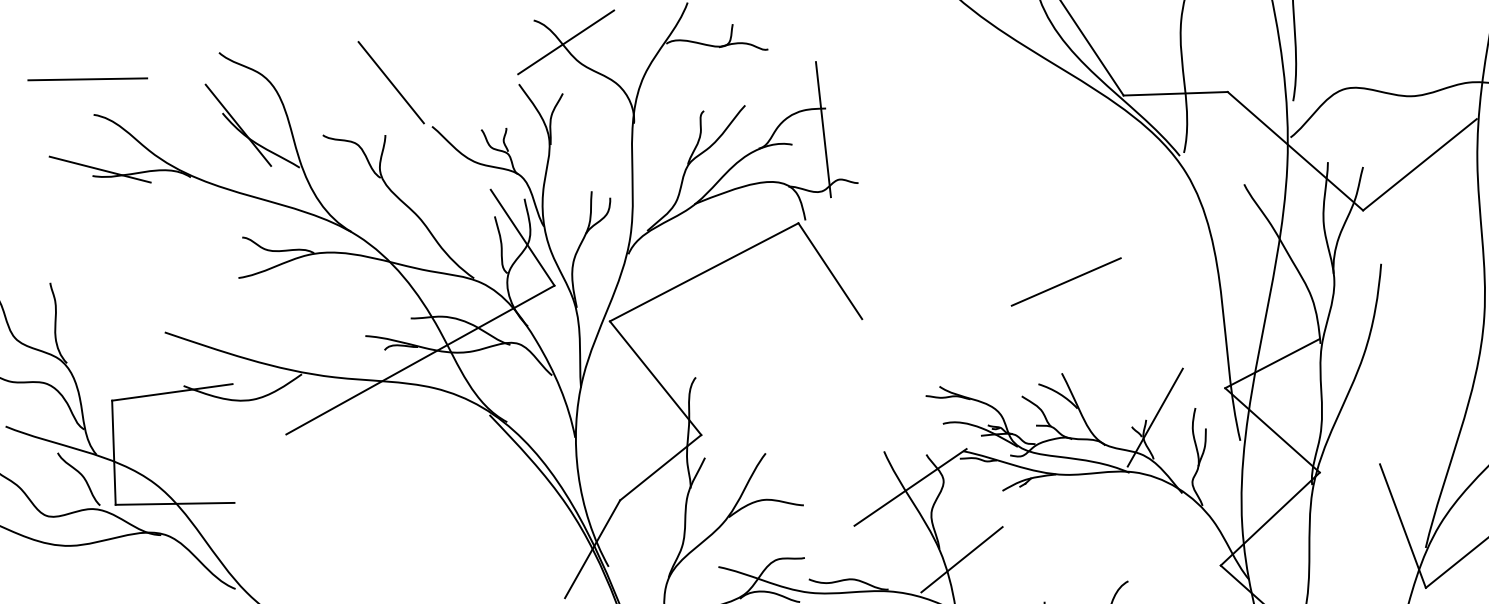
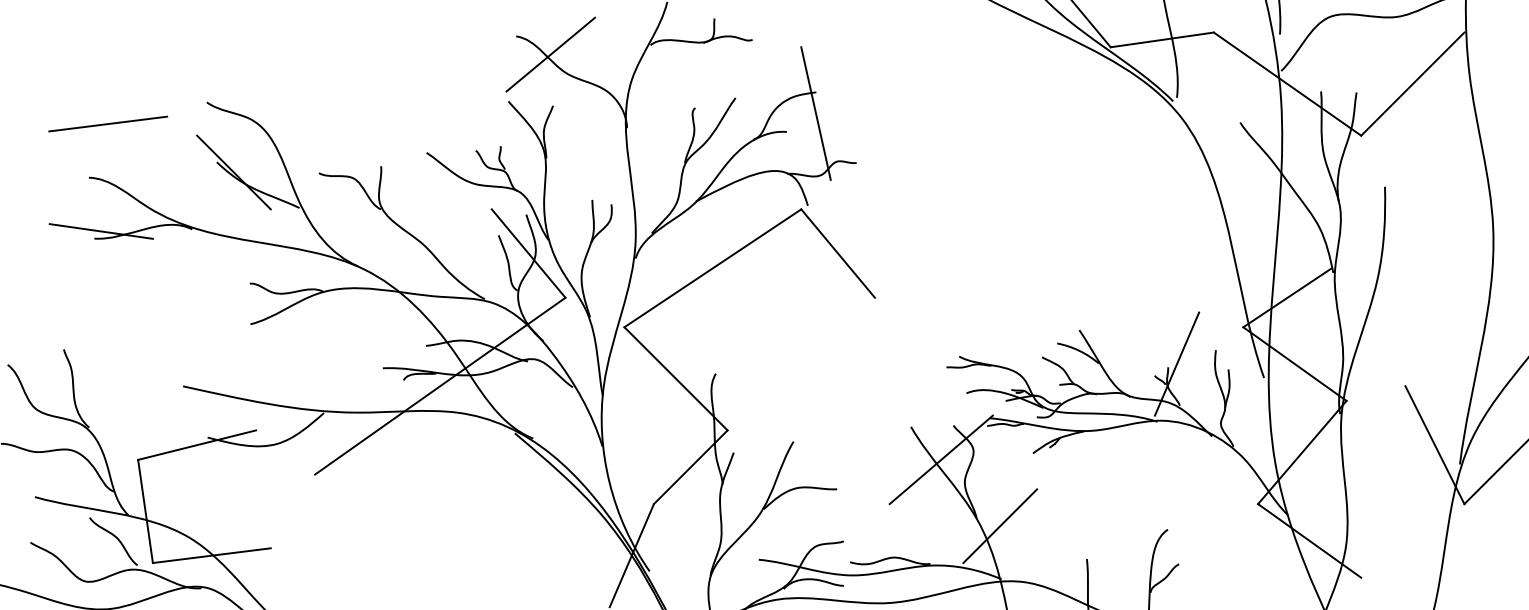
line: (87, 78) -> (107, 123), moved
line: (391, 82) -> (381, 113), removed
line: (1065, 281) -> (1073, 238), removed

